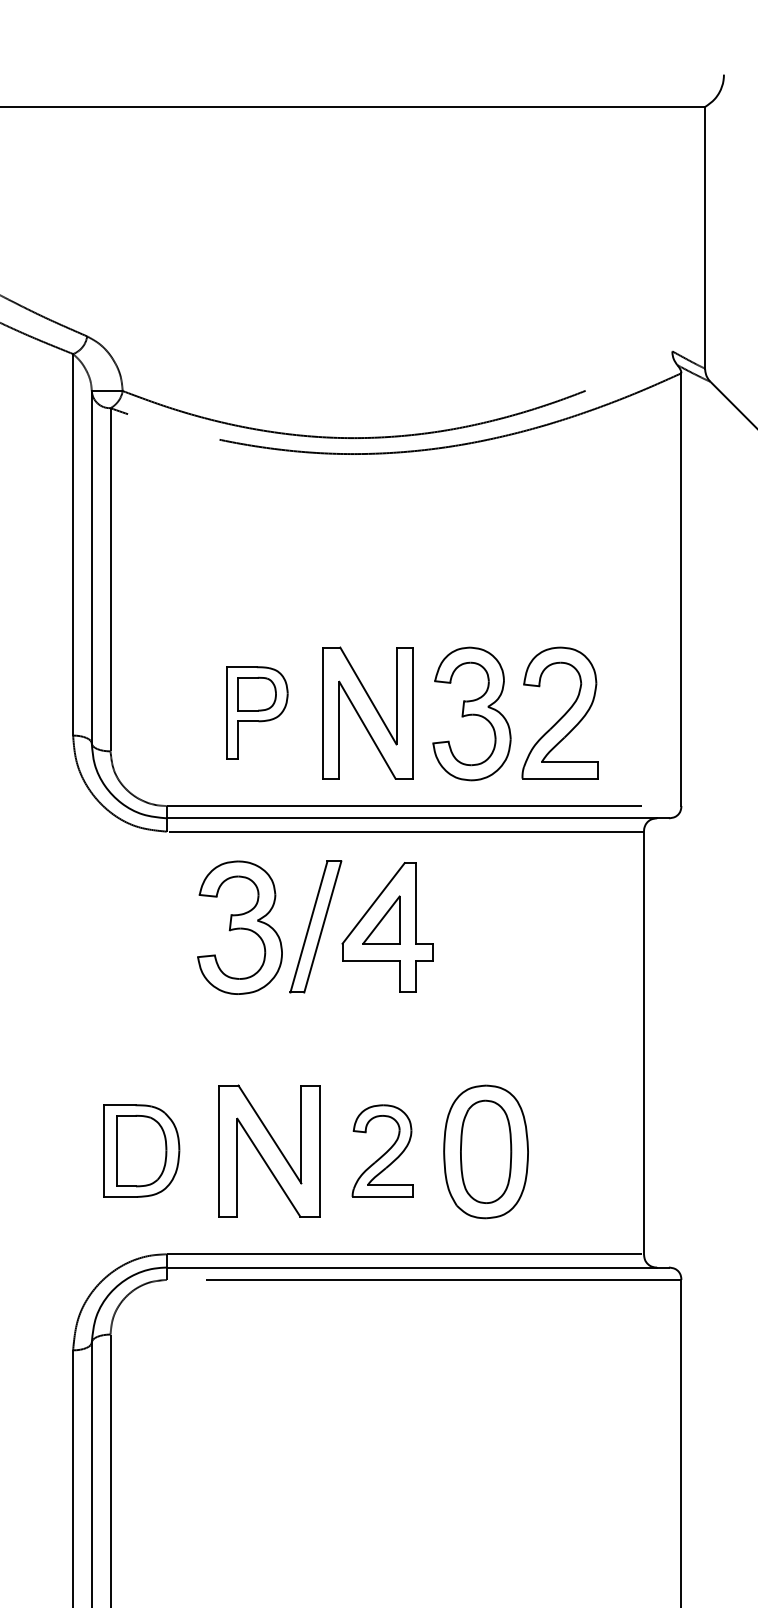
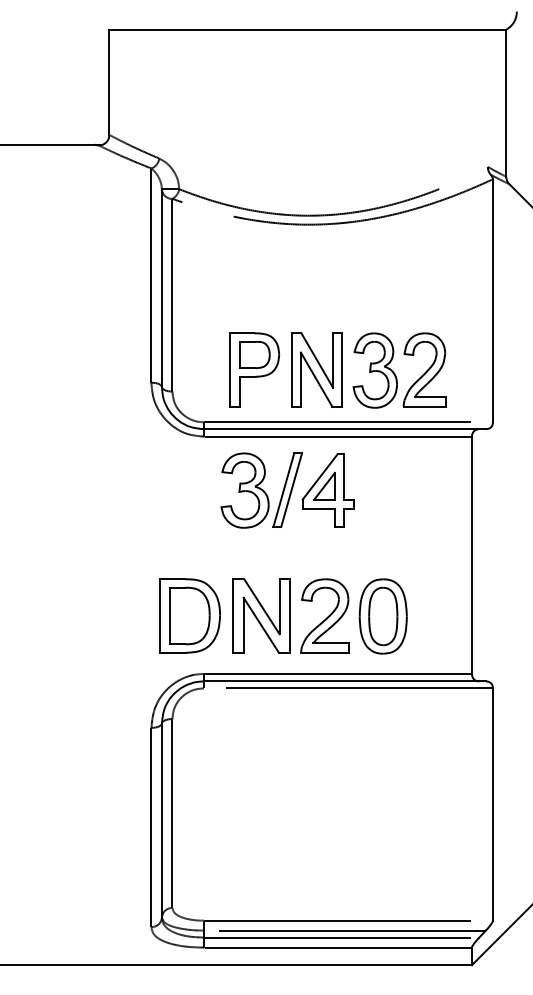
part: (256, 712) -> (254, 369), size x1.43
part: (140, 1150) -> (189, 615), size x1.43
part: (381, 1150) -> (324, 615), size x1.43

